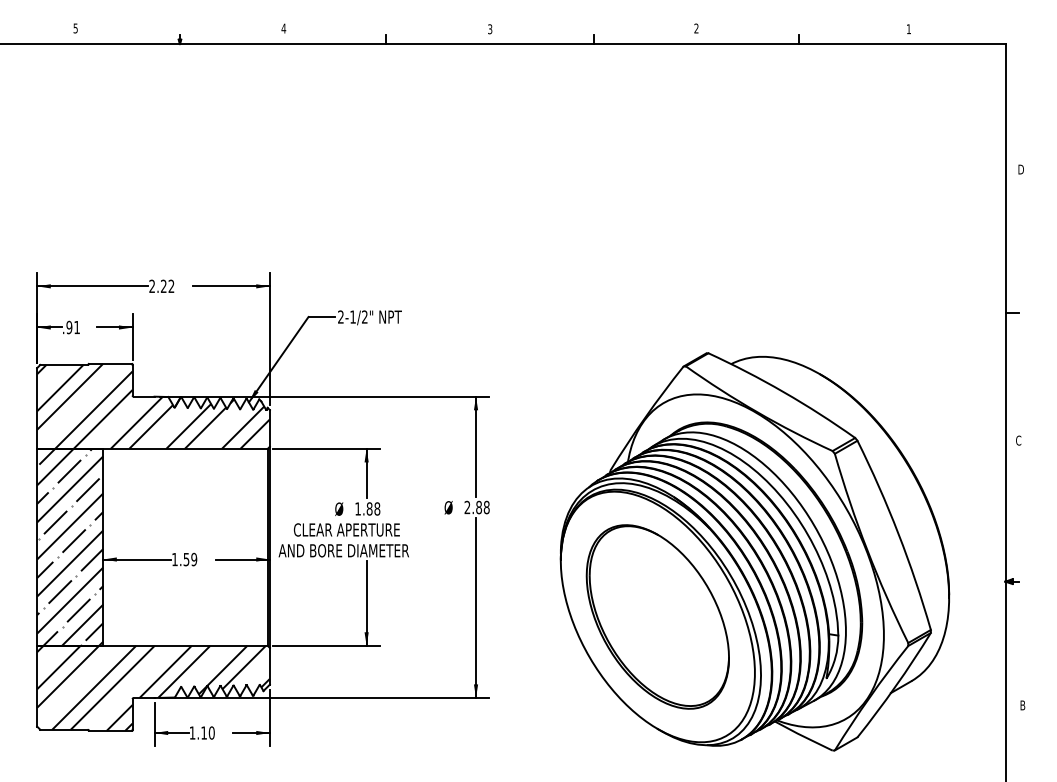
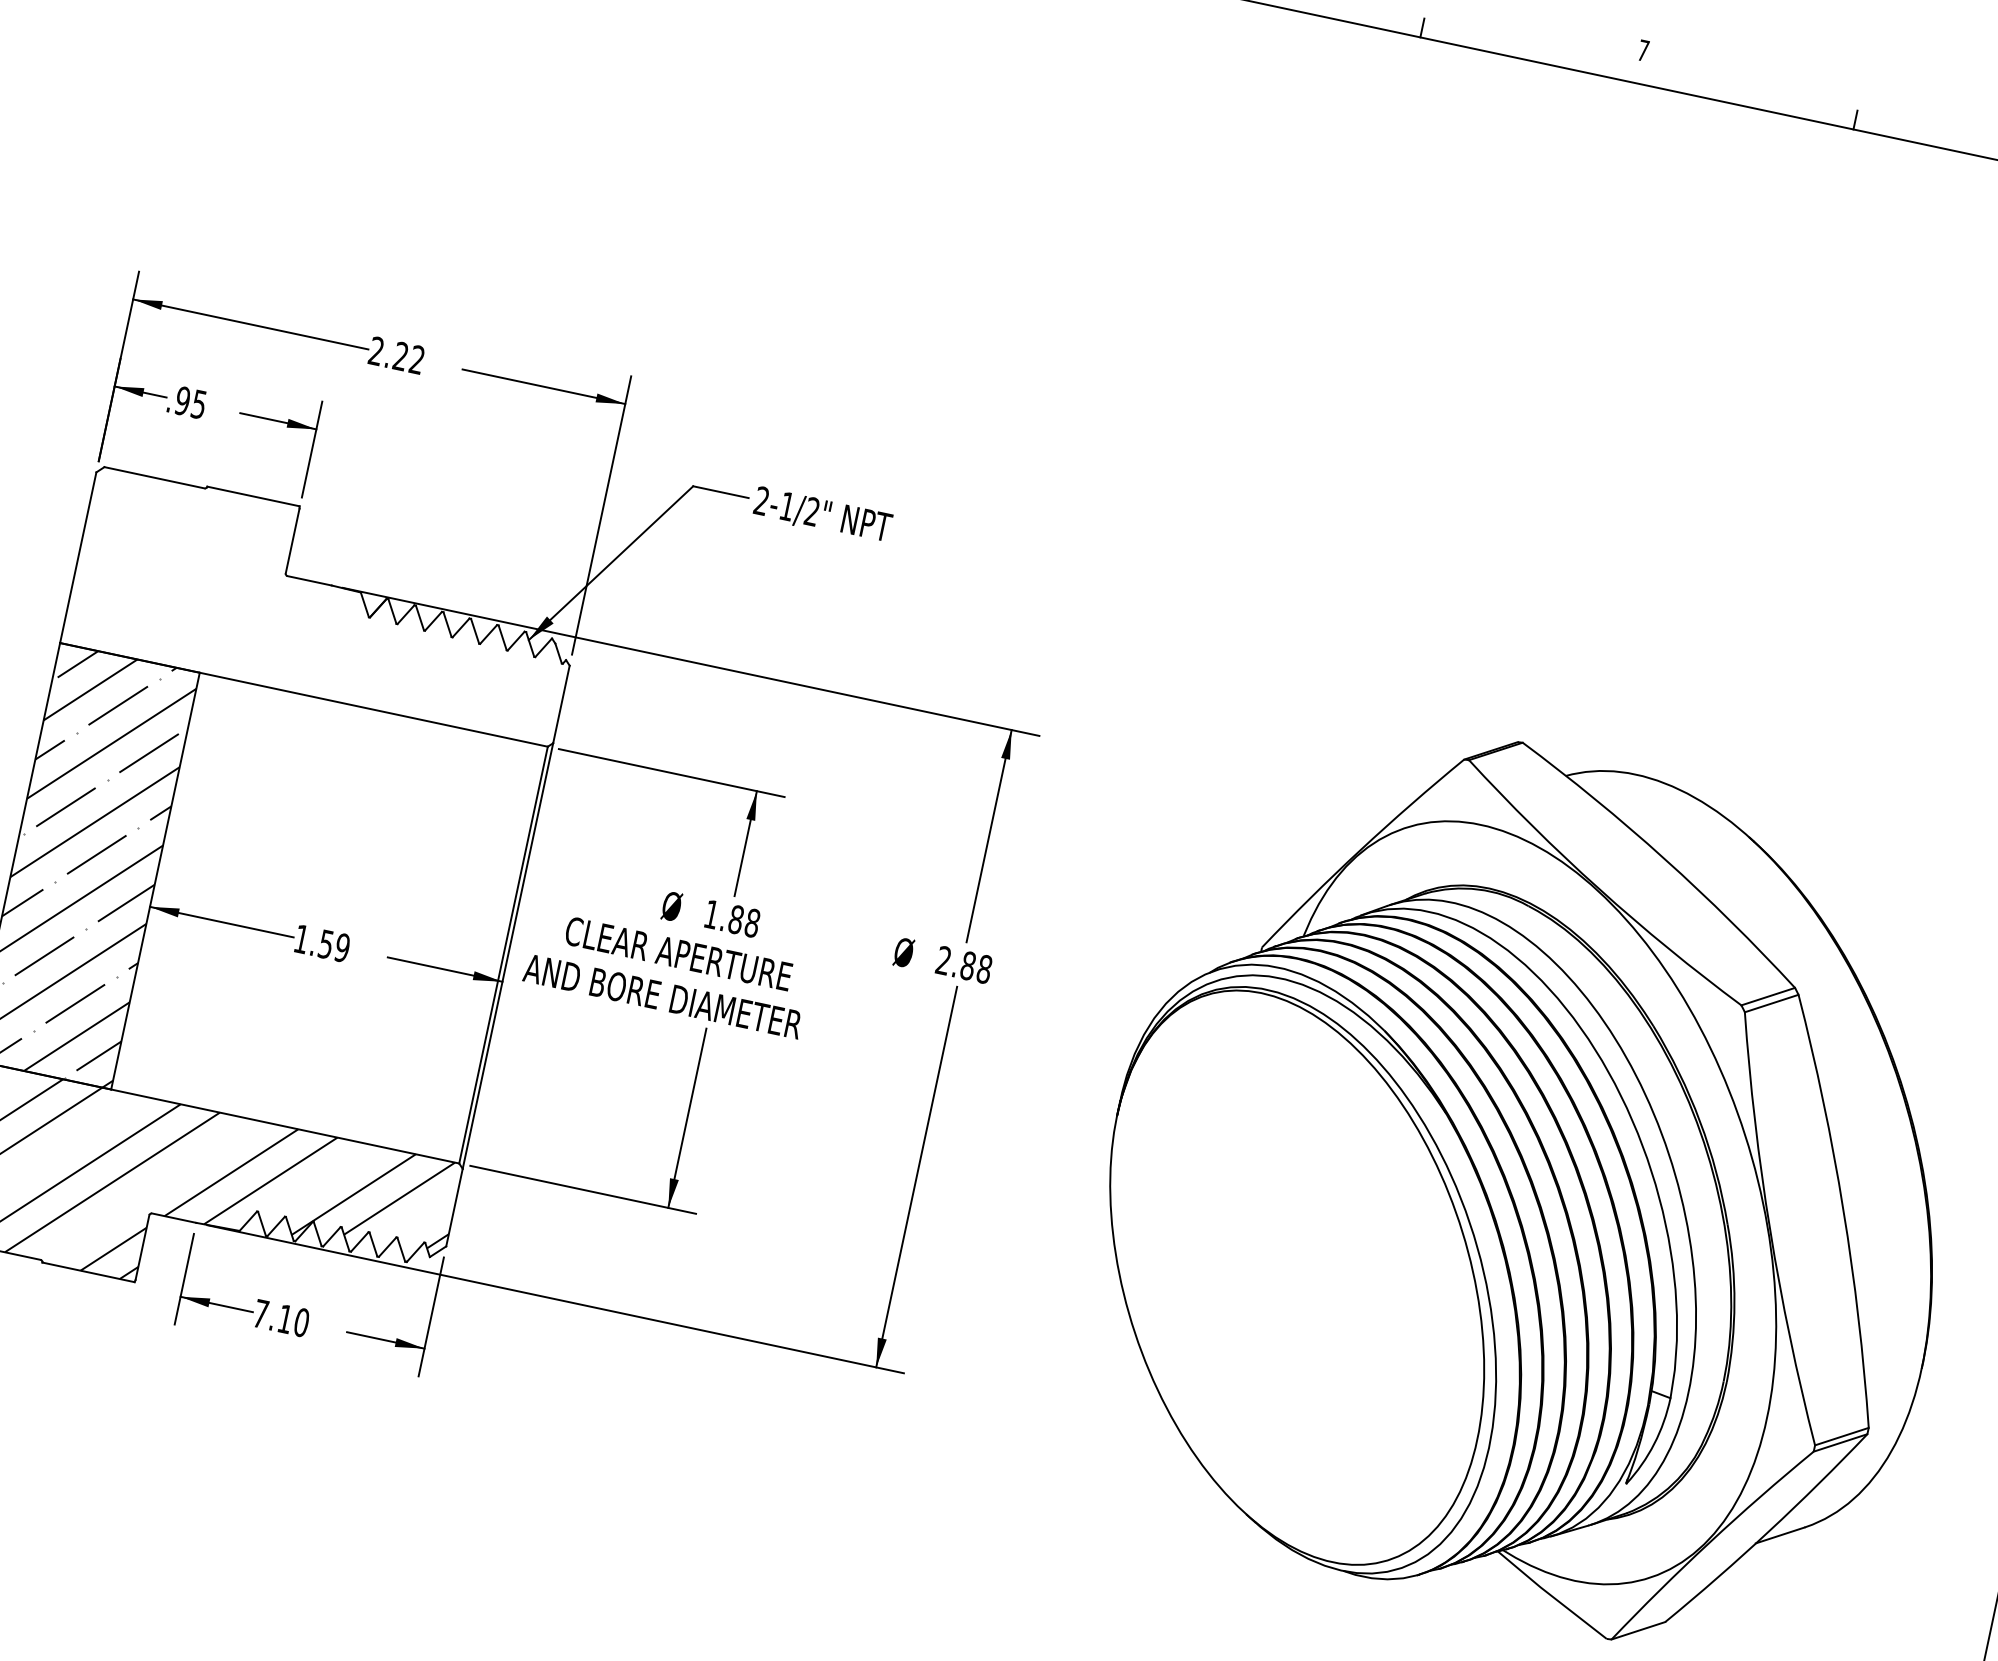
text: (696, 28) -> (1643, 50), 2 -> 7
text: (76, 327) -> (197, 404), .91 -> .95
hatch: (153, 405) -> (325, 603), removed
part: (657, 616) -> (1296, 1276), removed
text: (192, 732) -> (261, 1312), 1.10 -> 7.10

